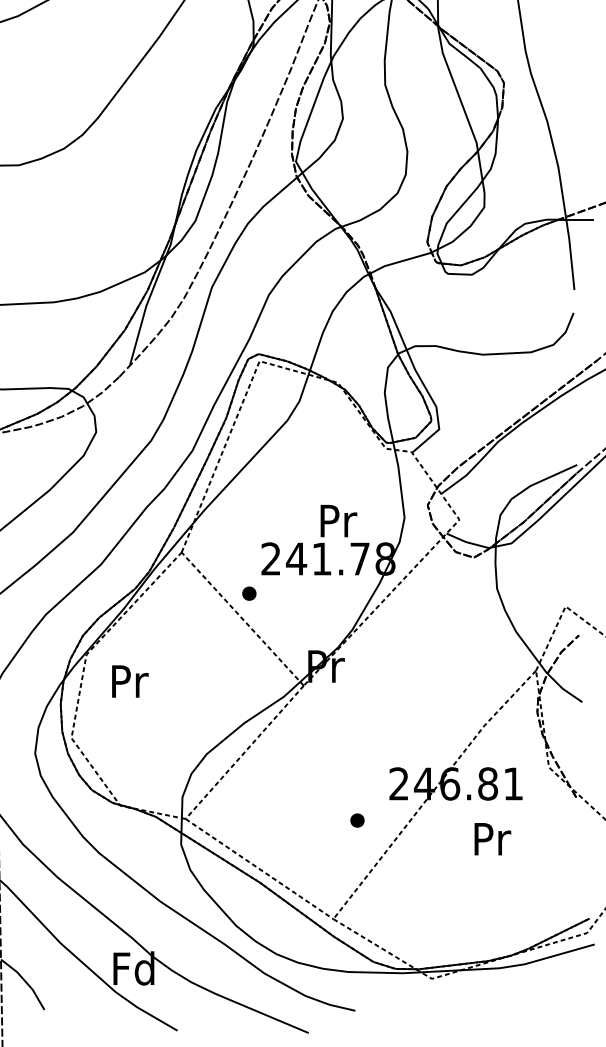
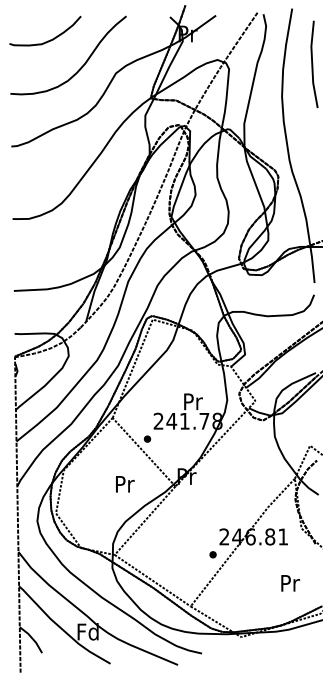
text: (130, 681) -> (125, 484), moved
part: (356, 820) -> (212, 554), moved
text: (492, 839) -> (290, 583), moved

